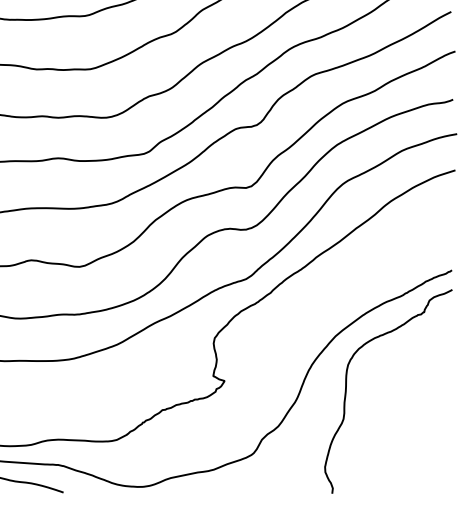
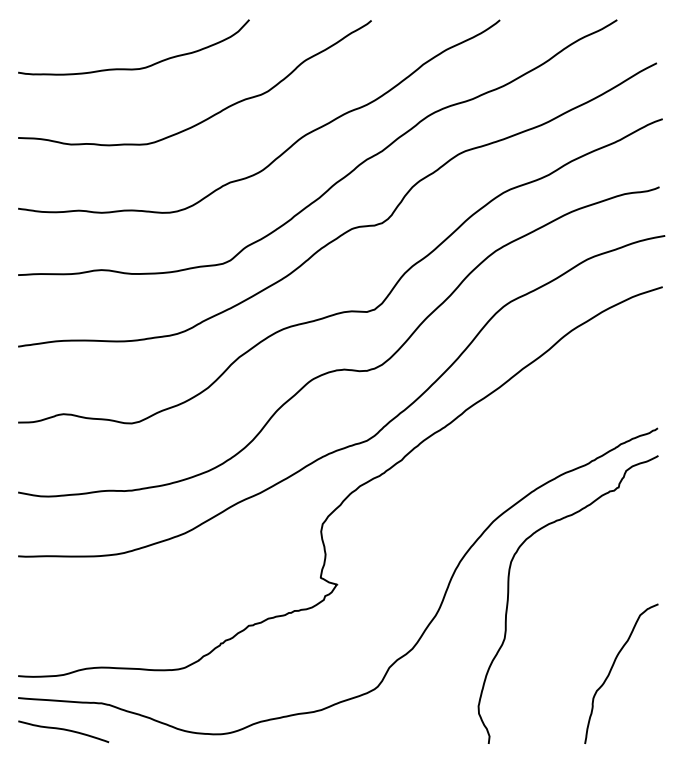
curve: (419, 442) -> (611, 671), added

